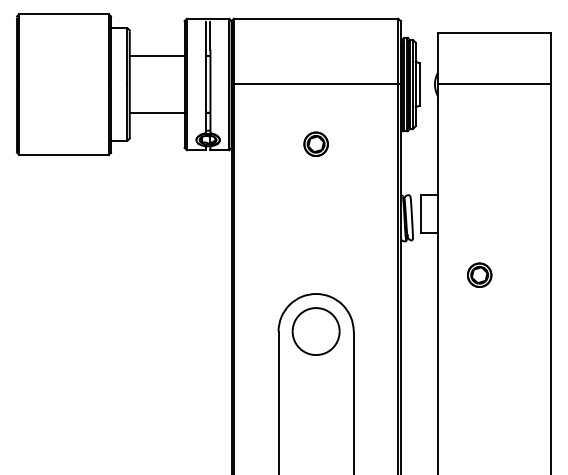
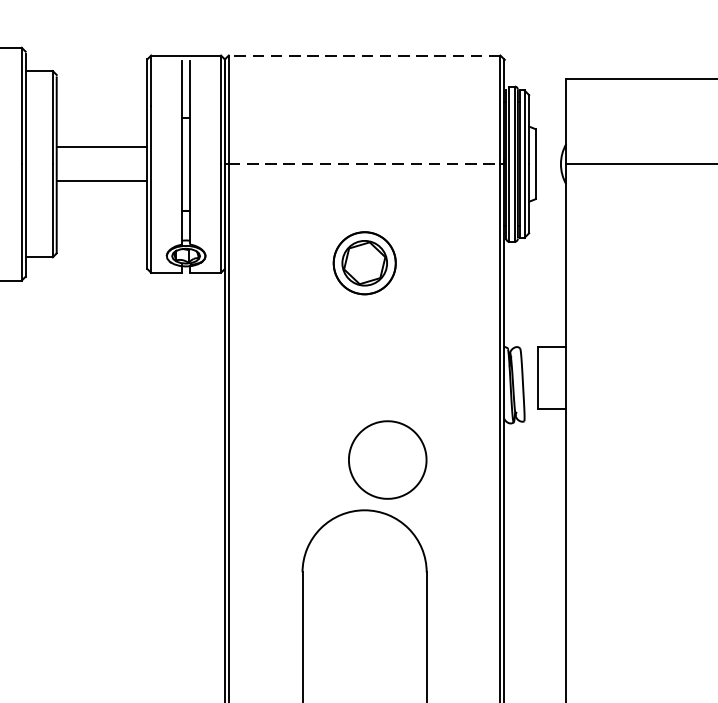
line: (315, 18) -> (363, 55), solid -> dashed
line: (156, 56) -> (100, 147), moved
line: (316, 84) -> (365, 164), solid -> dashed
line: (156, 112) -> (100, 180), moved
part: (315, 143) -> (363, 261), size x1.6
part: (479, 274) -> (634, 478), removed
part: (315, 331) -> (386, 459), moved

